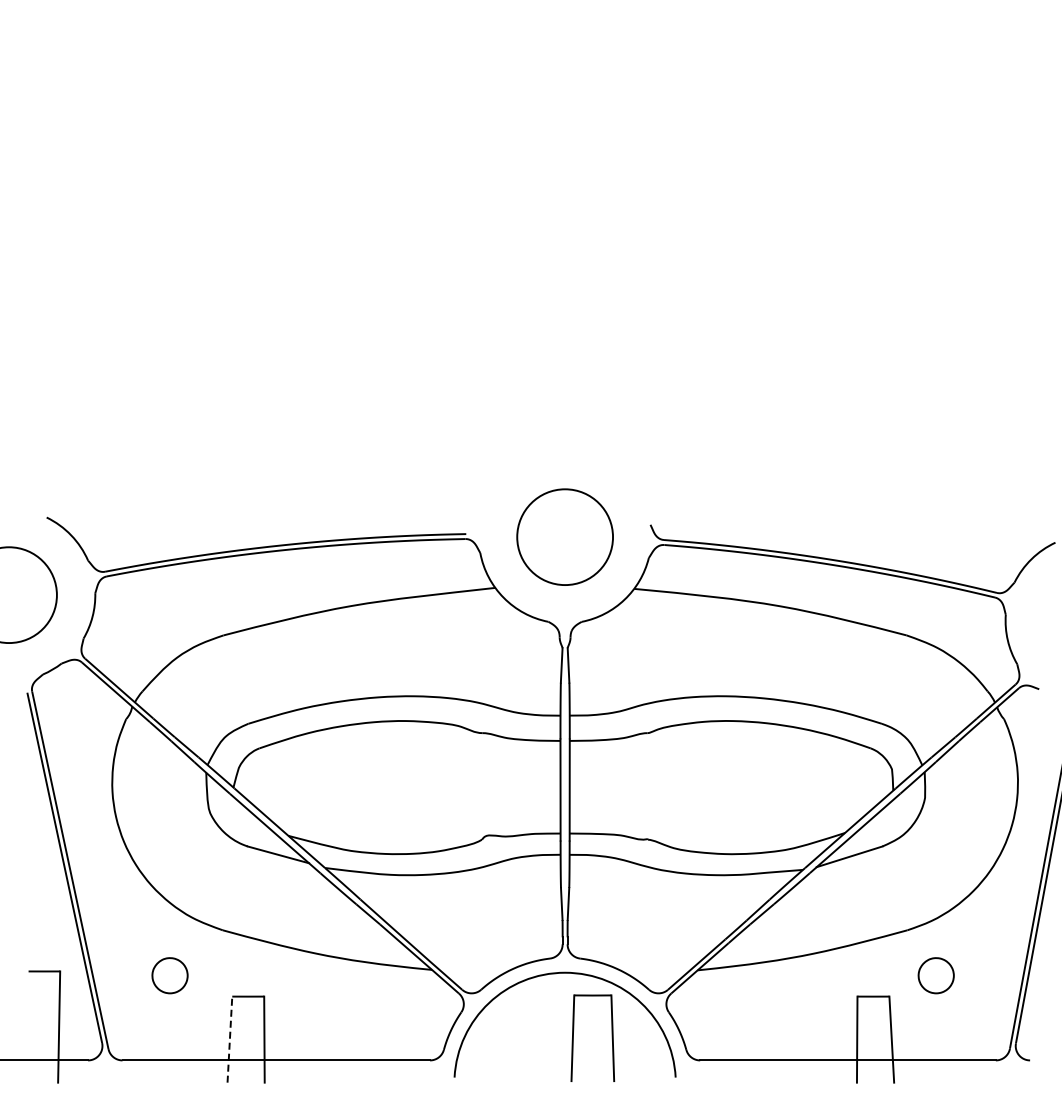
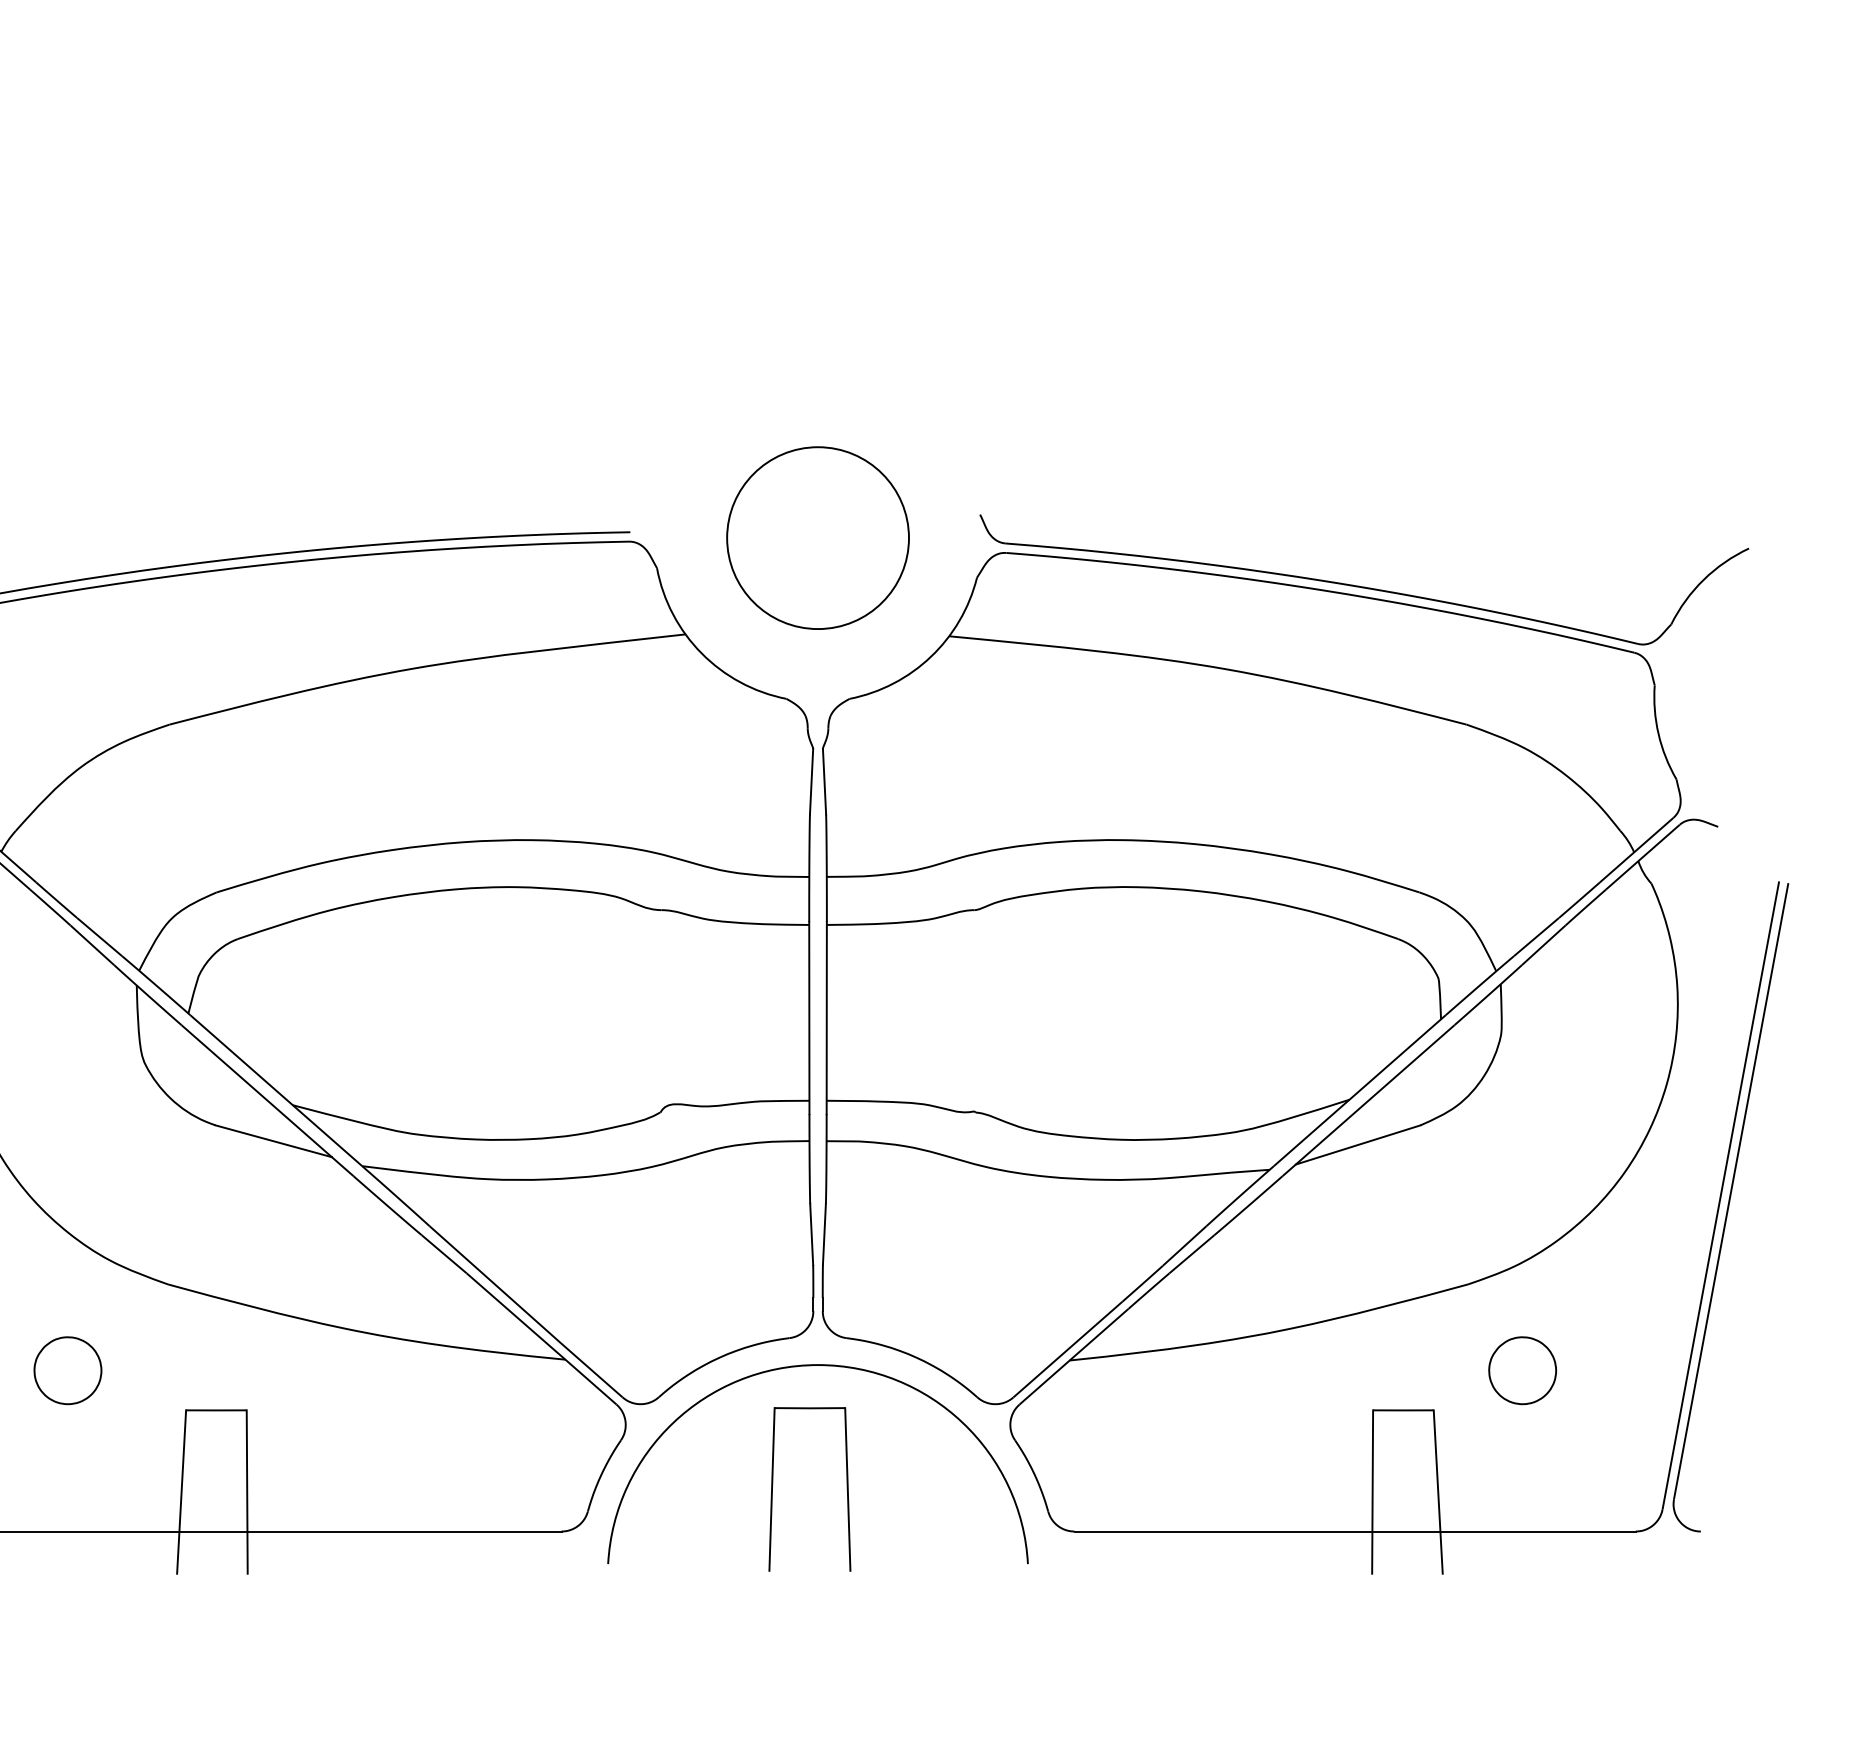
part: (573, 1037) -> (773, 1488), moved
line: (229, 1039) -> (180, 1491), dashed -> solid

